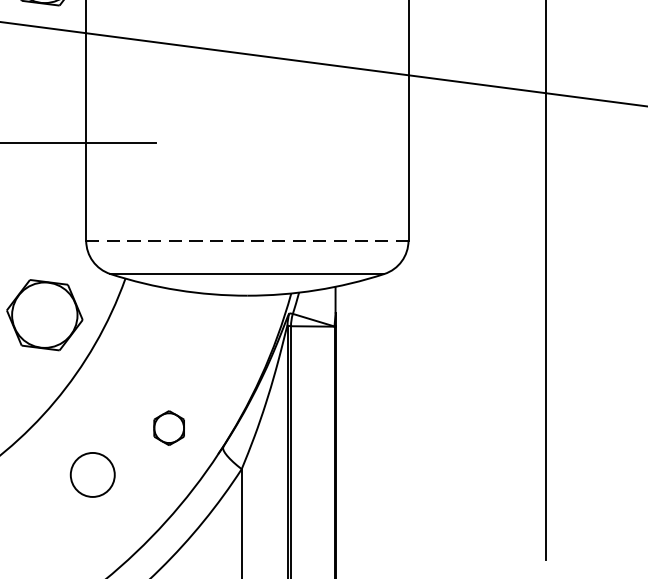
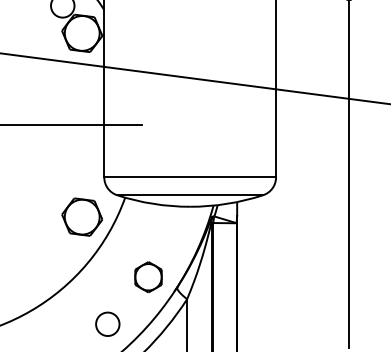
line: (247, 240) -> (190, 177), dashed -> solid
part: (169, 428) -> (148, 277), size x1.67
circle: (92, 473) -> (107, 323), moved

